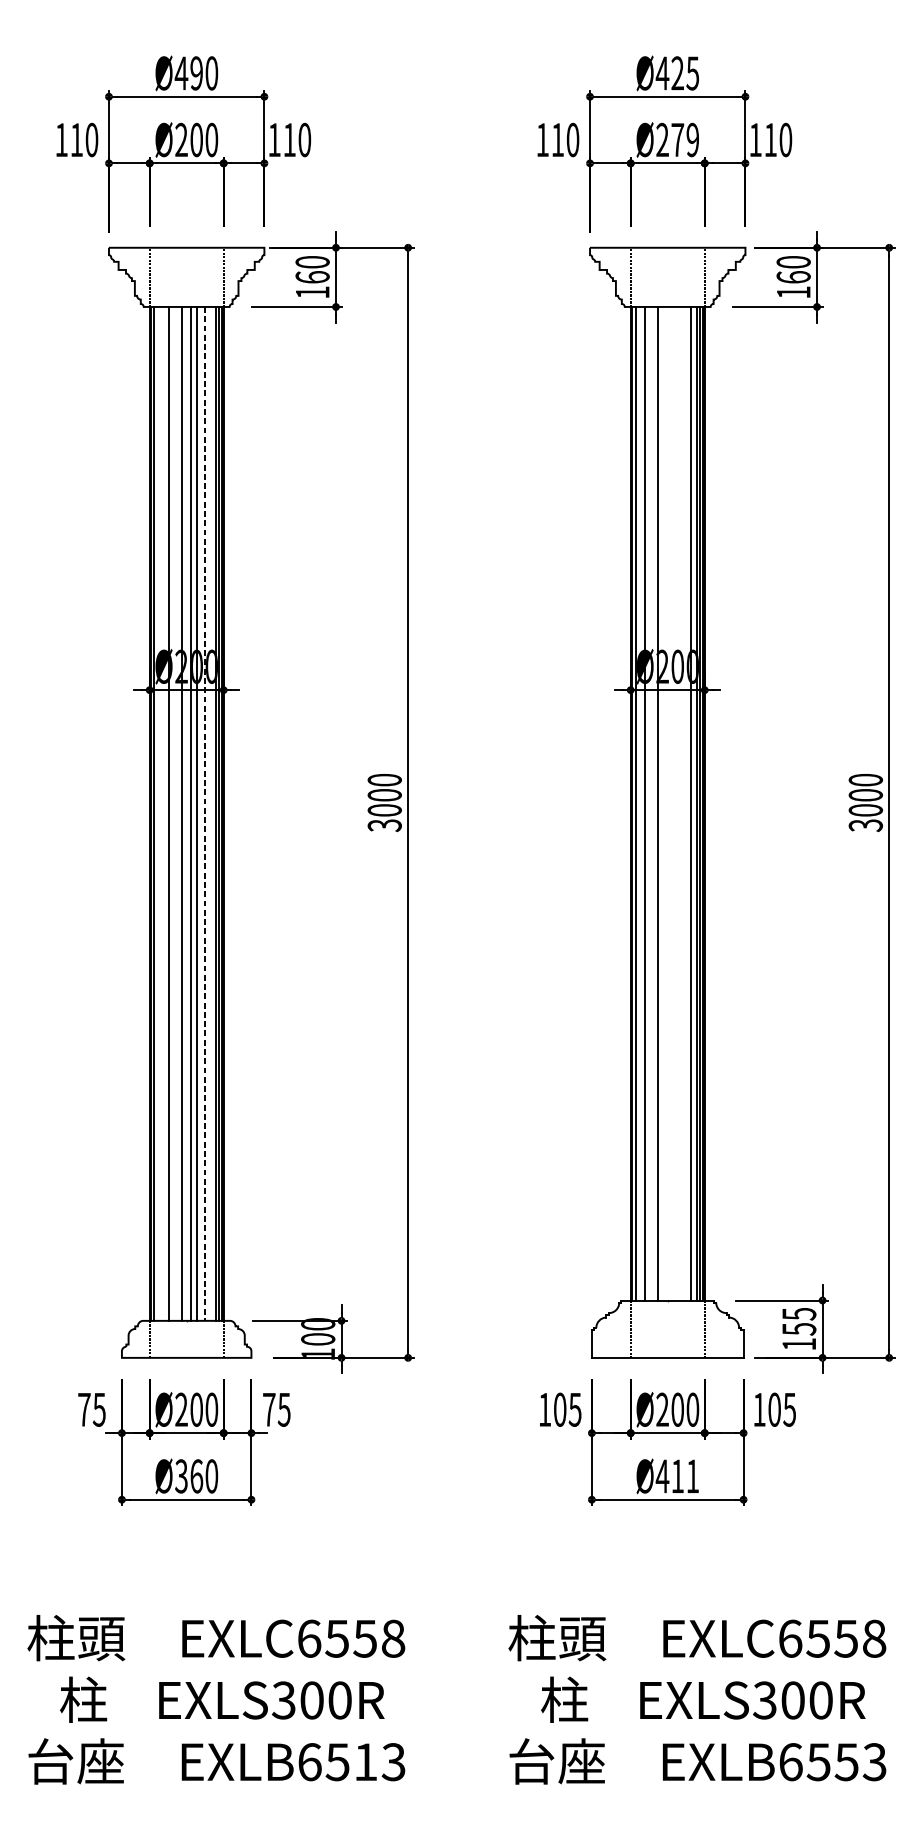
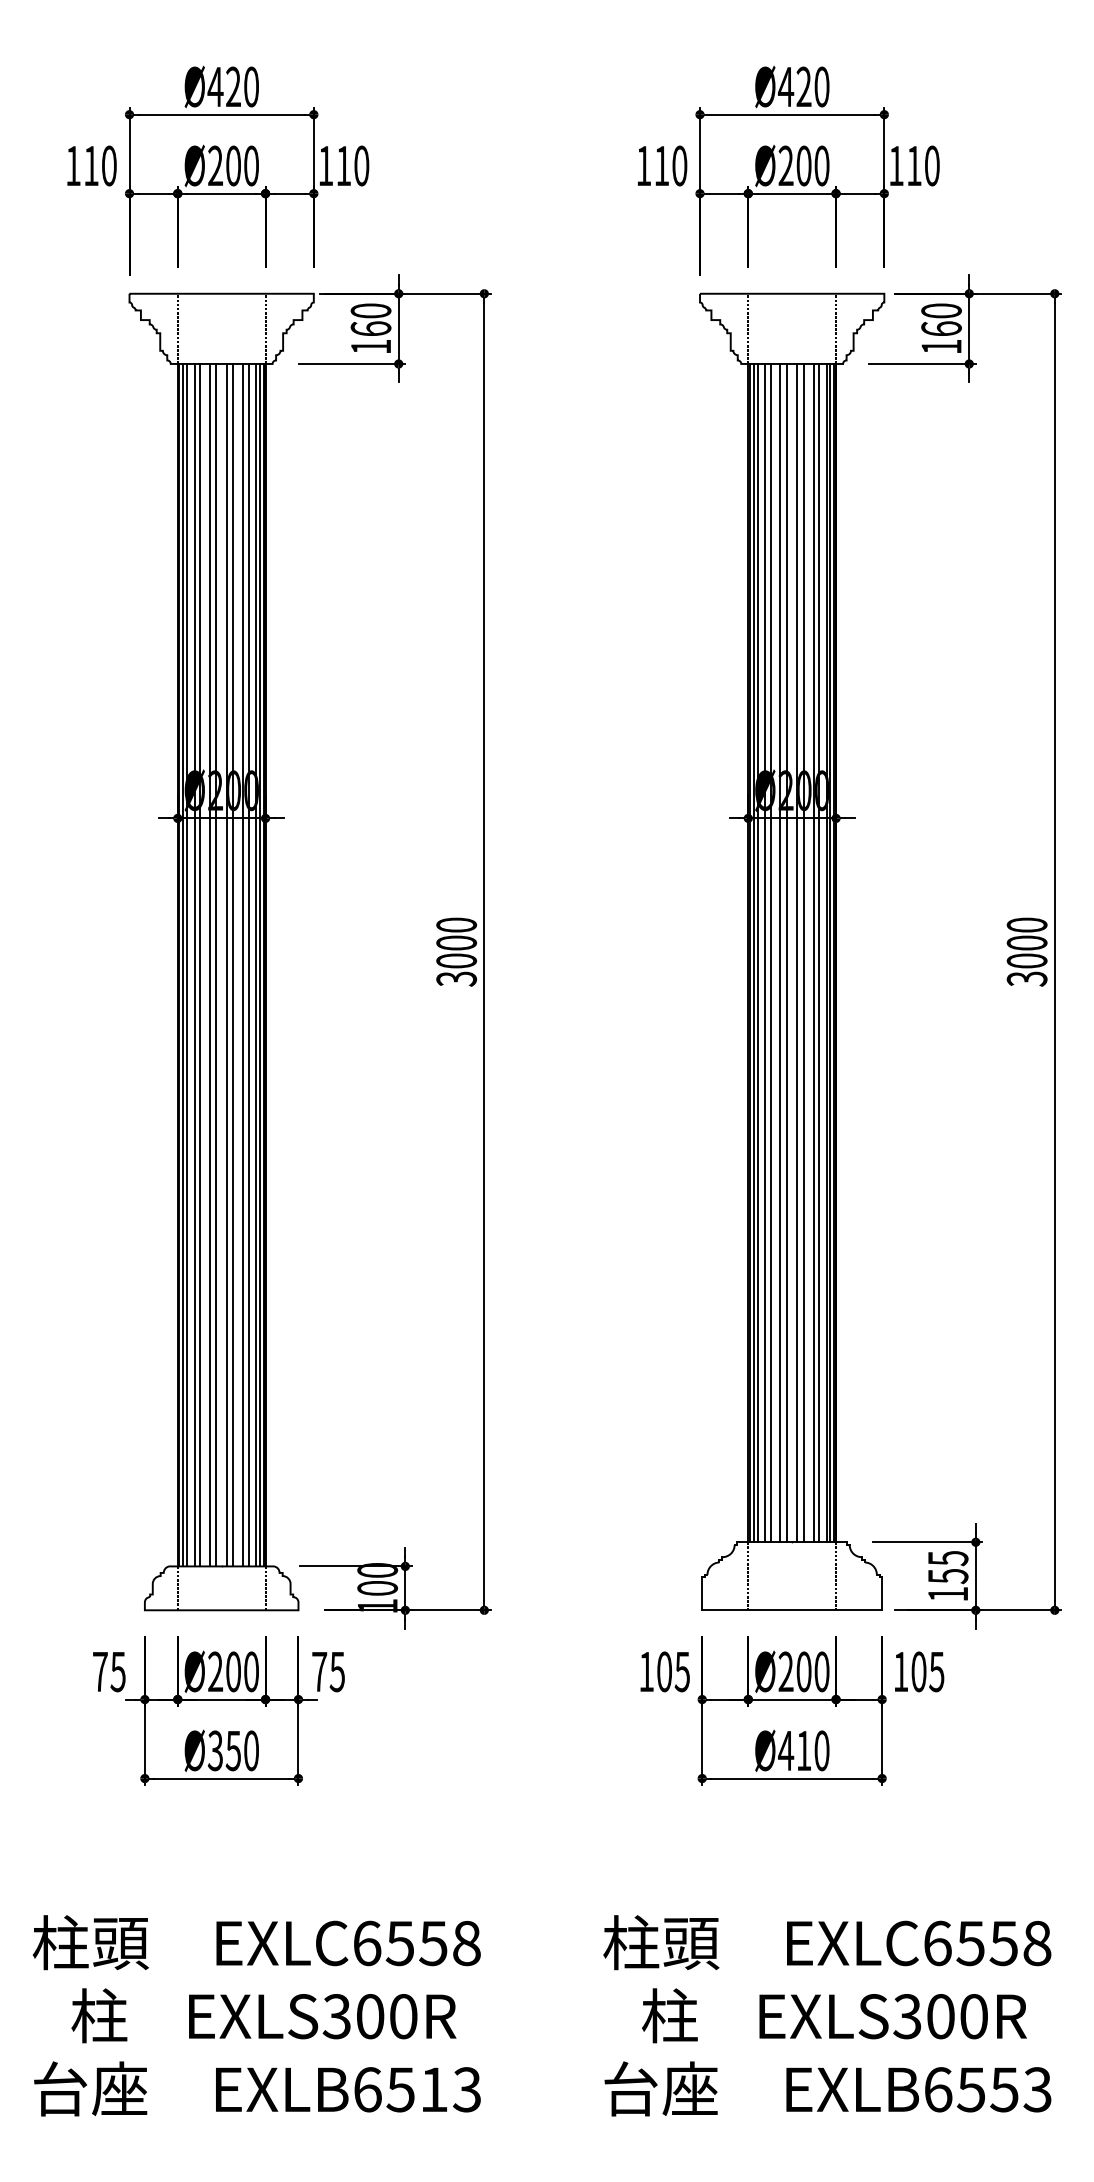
text: (196, 73) -> (233, 87), Ø490 -> Ø420
text: (692, 73) -> (821, 86), Ø425 -> Ø420
text: (684, 139) -> (812, 165), Ø279 -> Ø200
line: (638, 803) -> (757, 952), added
line: (649, 803) -> (770, 952), added
line: (662, 803) -> (786, 952), added
line: (672, 803) -> (797, 952), added
line: (677, 803) -> (803, 952), added
line: (685, 803) -> (813, 952), added
line: (157, 813) -> (187, 964), added
line: (163, 813) -> (194, 964), added
line: (176, 813) -> (209, 964), added
line: (209, 813) -> (248, 964), added
line: (205, 814) -> (243, 965), dashed -> solid
text: (196, 1476) -> (233, 1750), Ø360 -> Ø350
text: (692, 1476) -> (821, 1750), Ø411 -> Ø410

